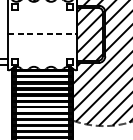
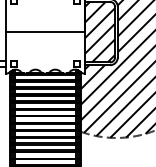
line: (42, 34) -> (45, 32), dashed -> solid

